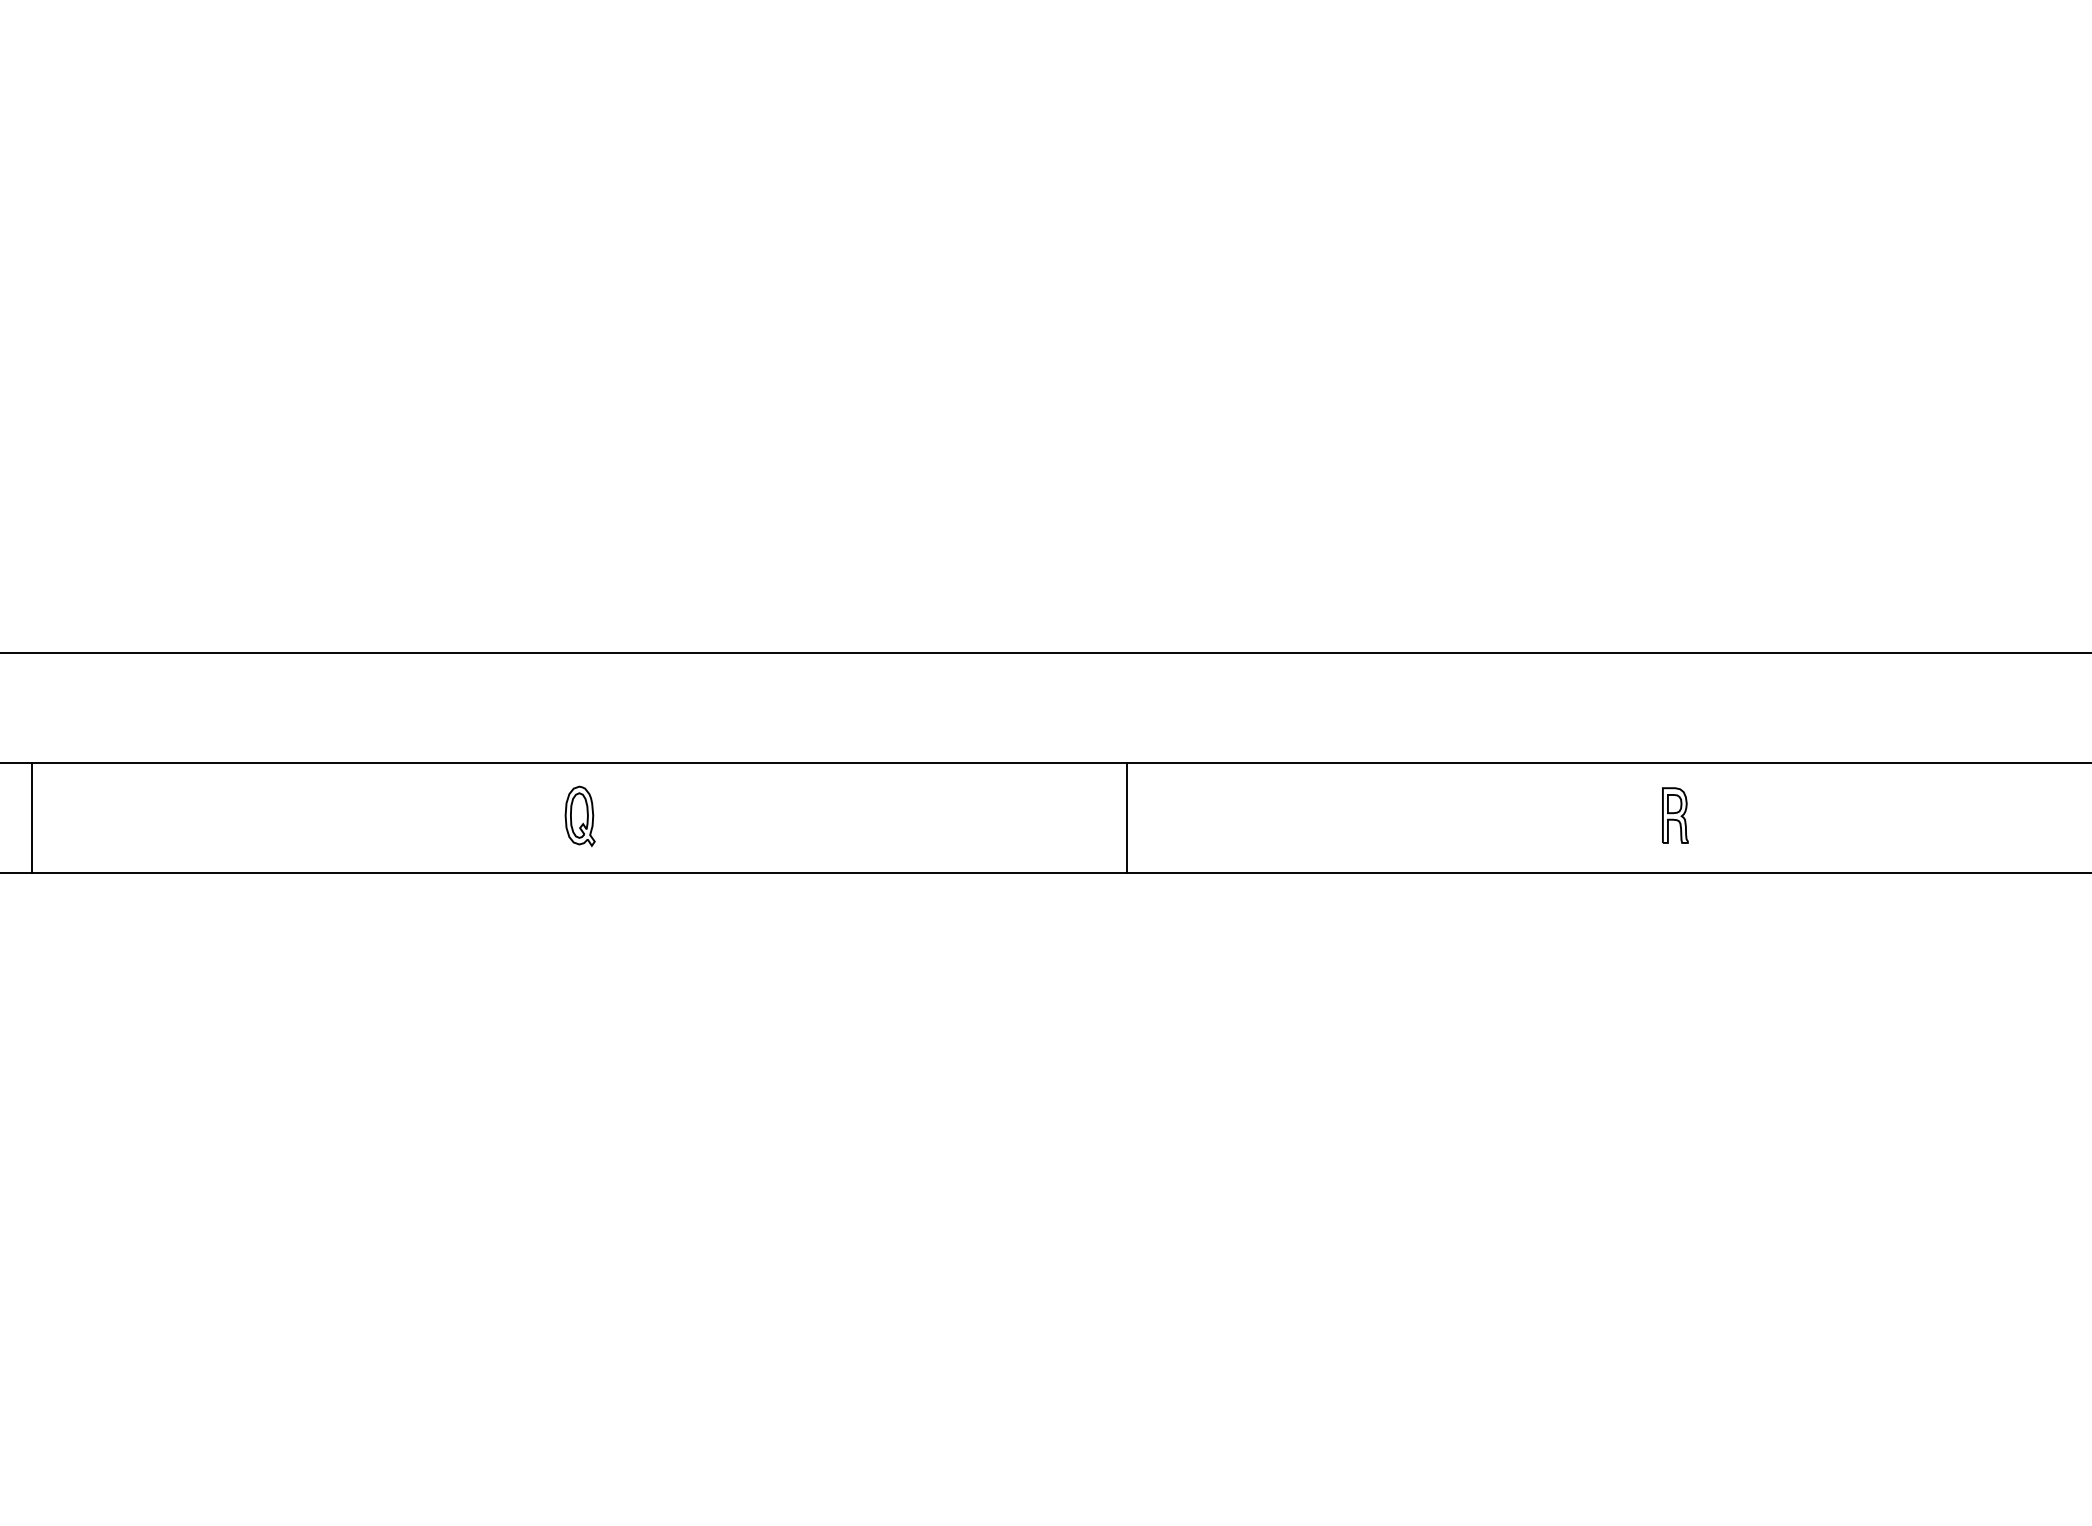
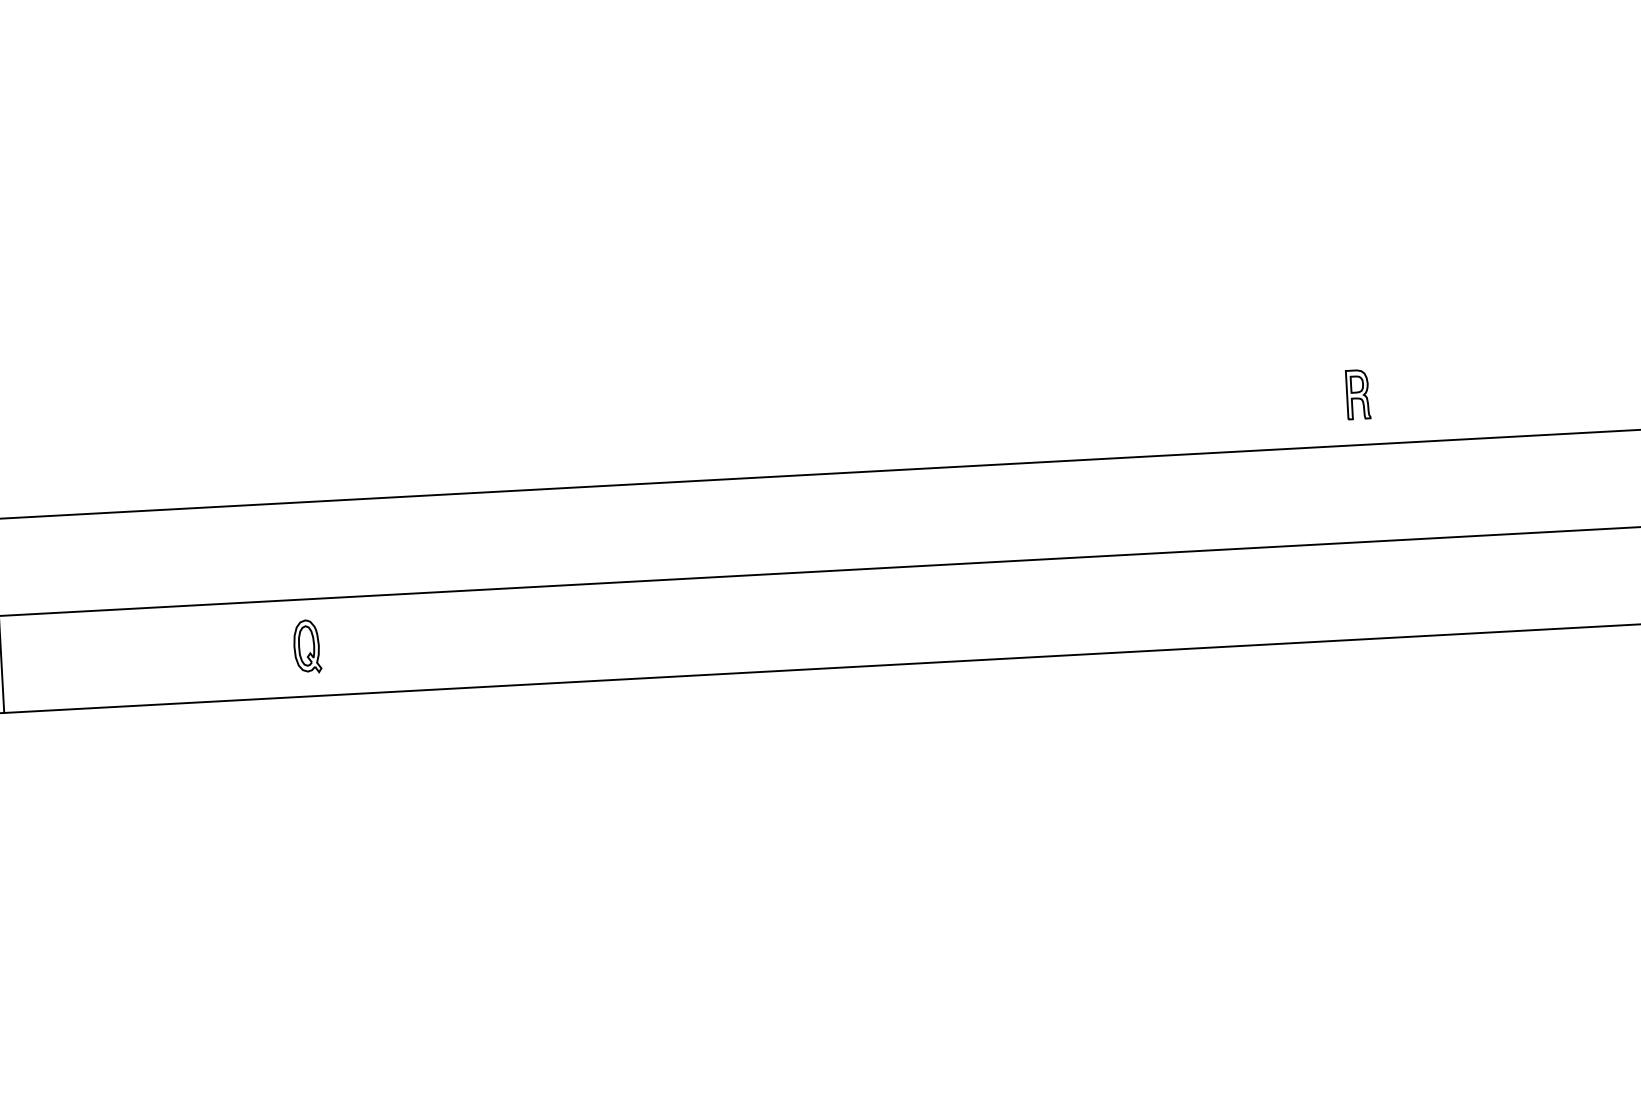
part: (1675, 815) -> (1358, 394), moved
part: (579, 816) -> (306, 646), moved
line: (1127, 817) -> (971, 611), removed

